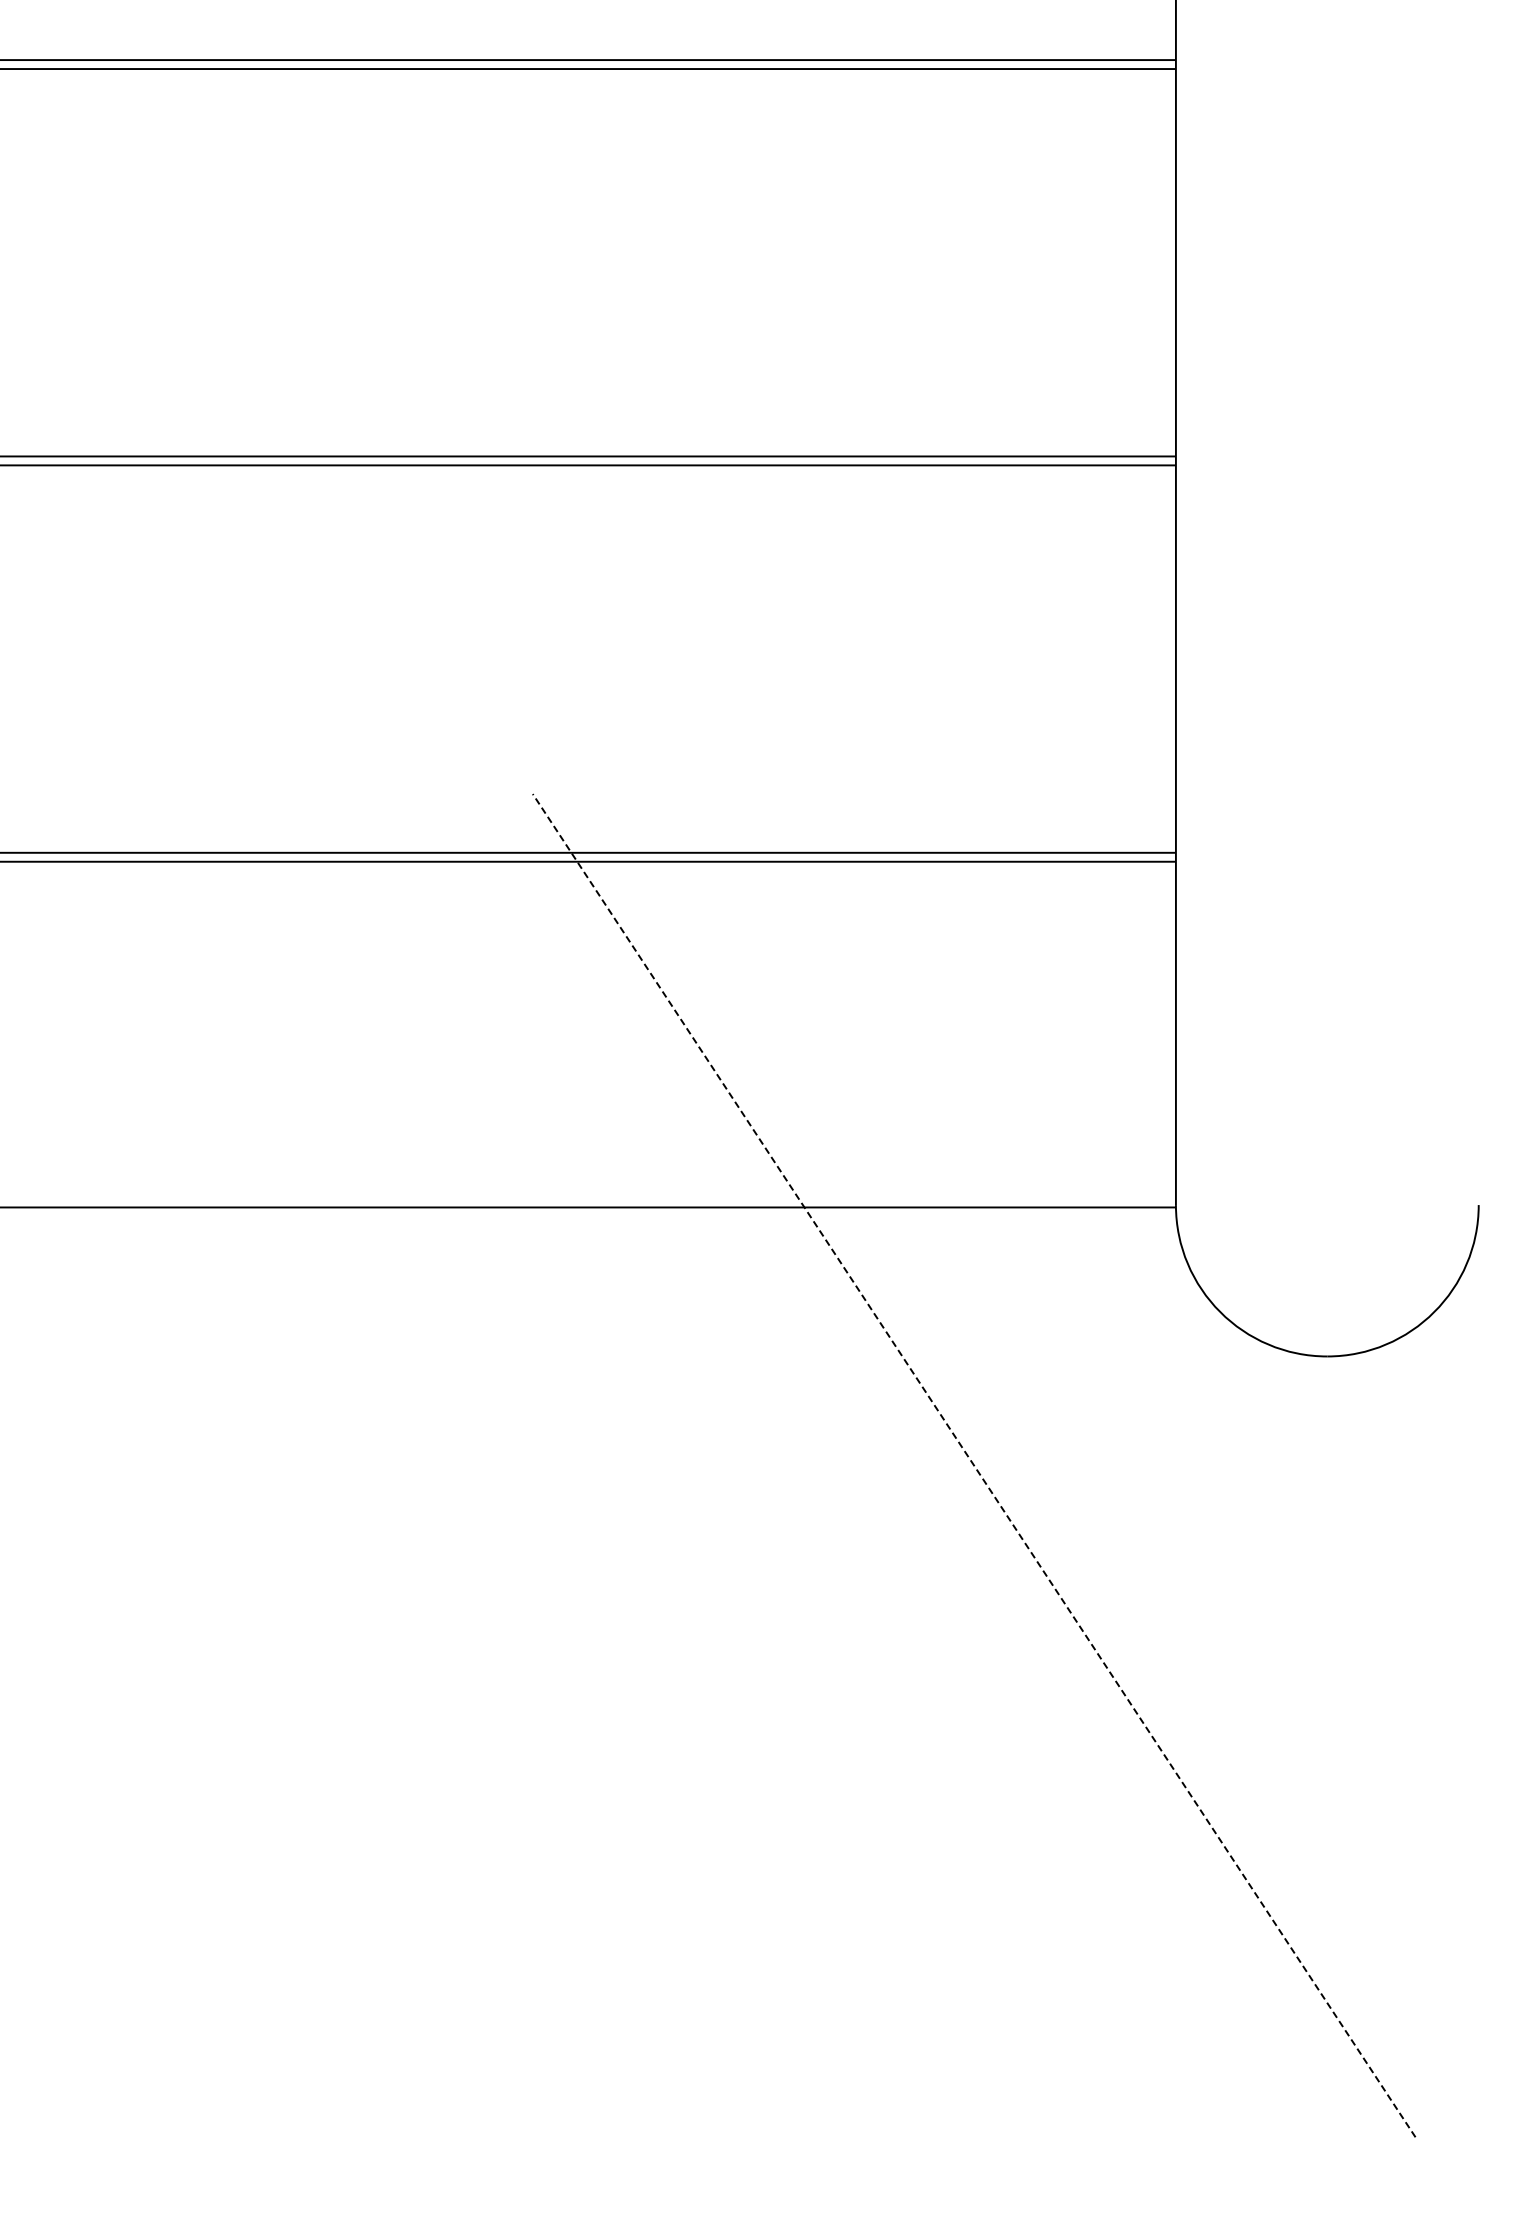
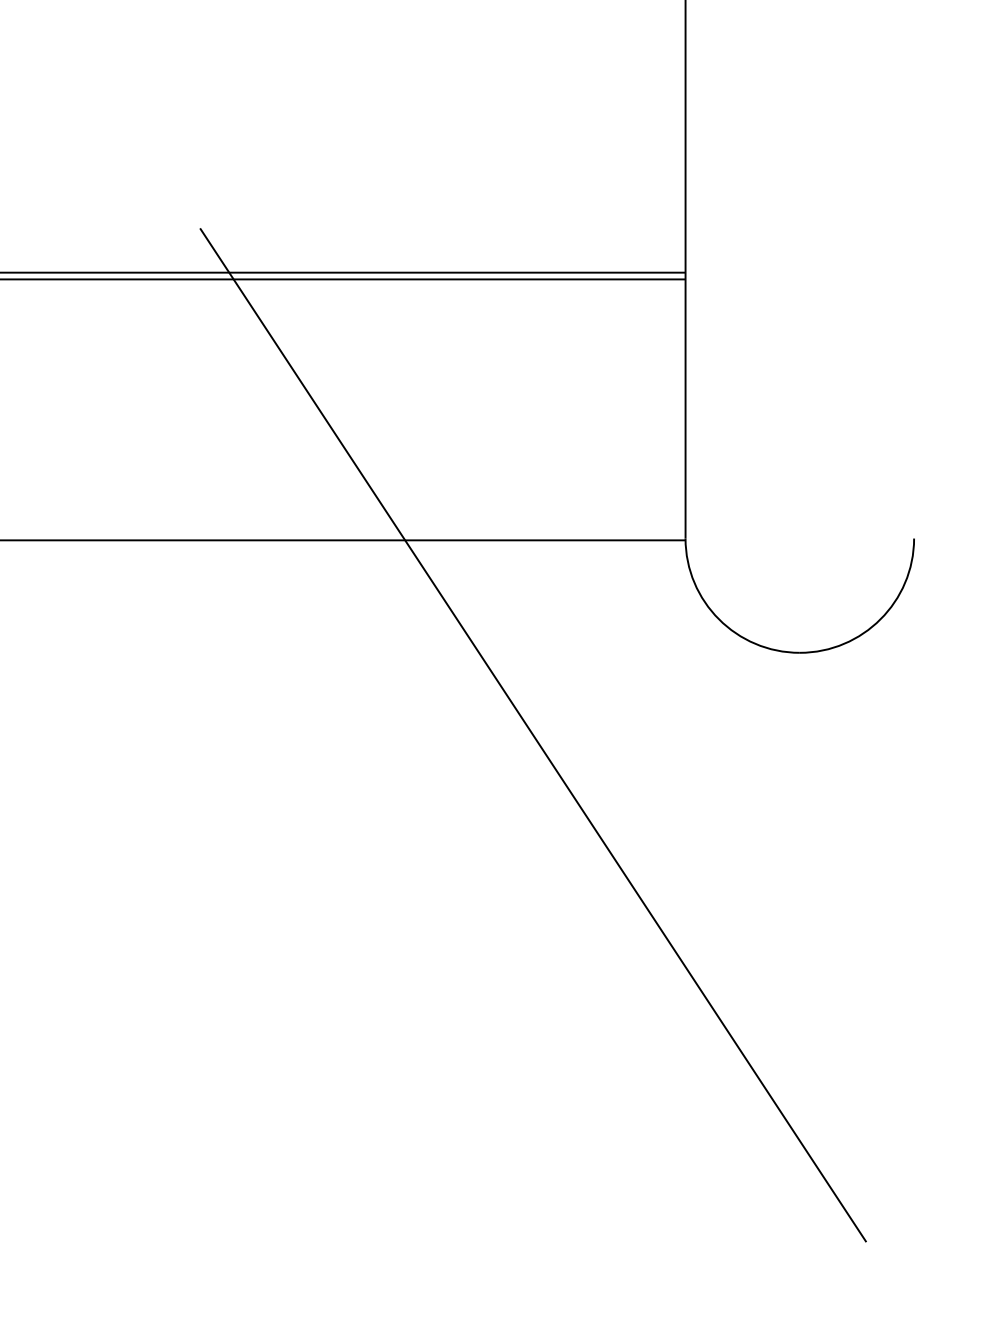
line: (974, 1465) -> (533, 735), dashed -> solid

